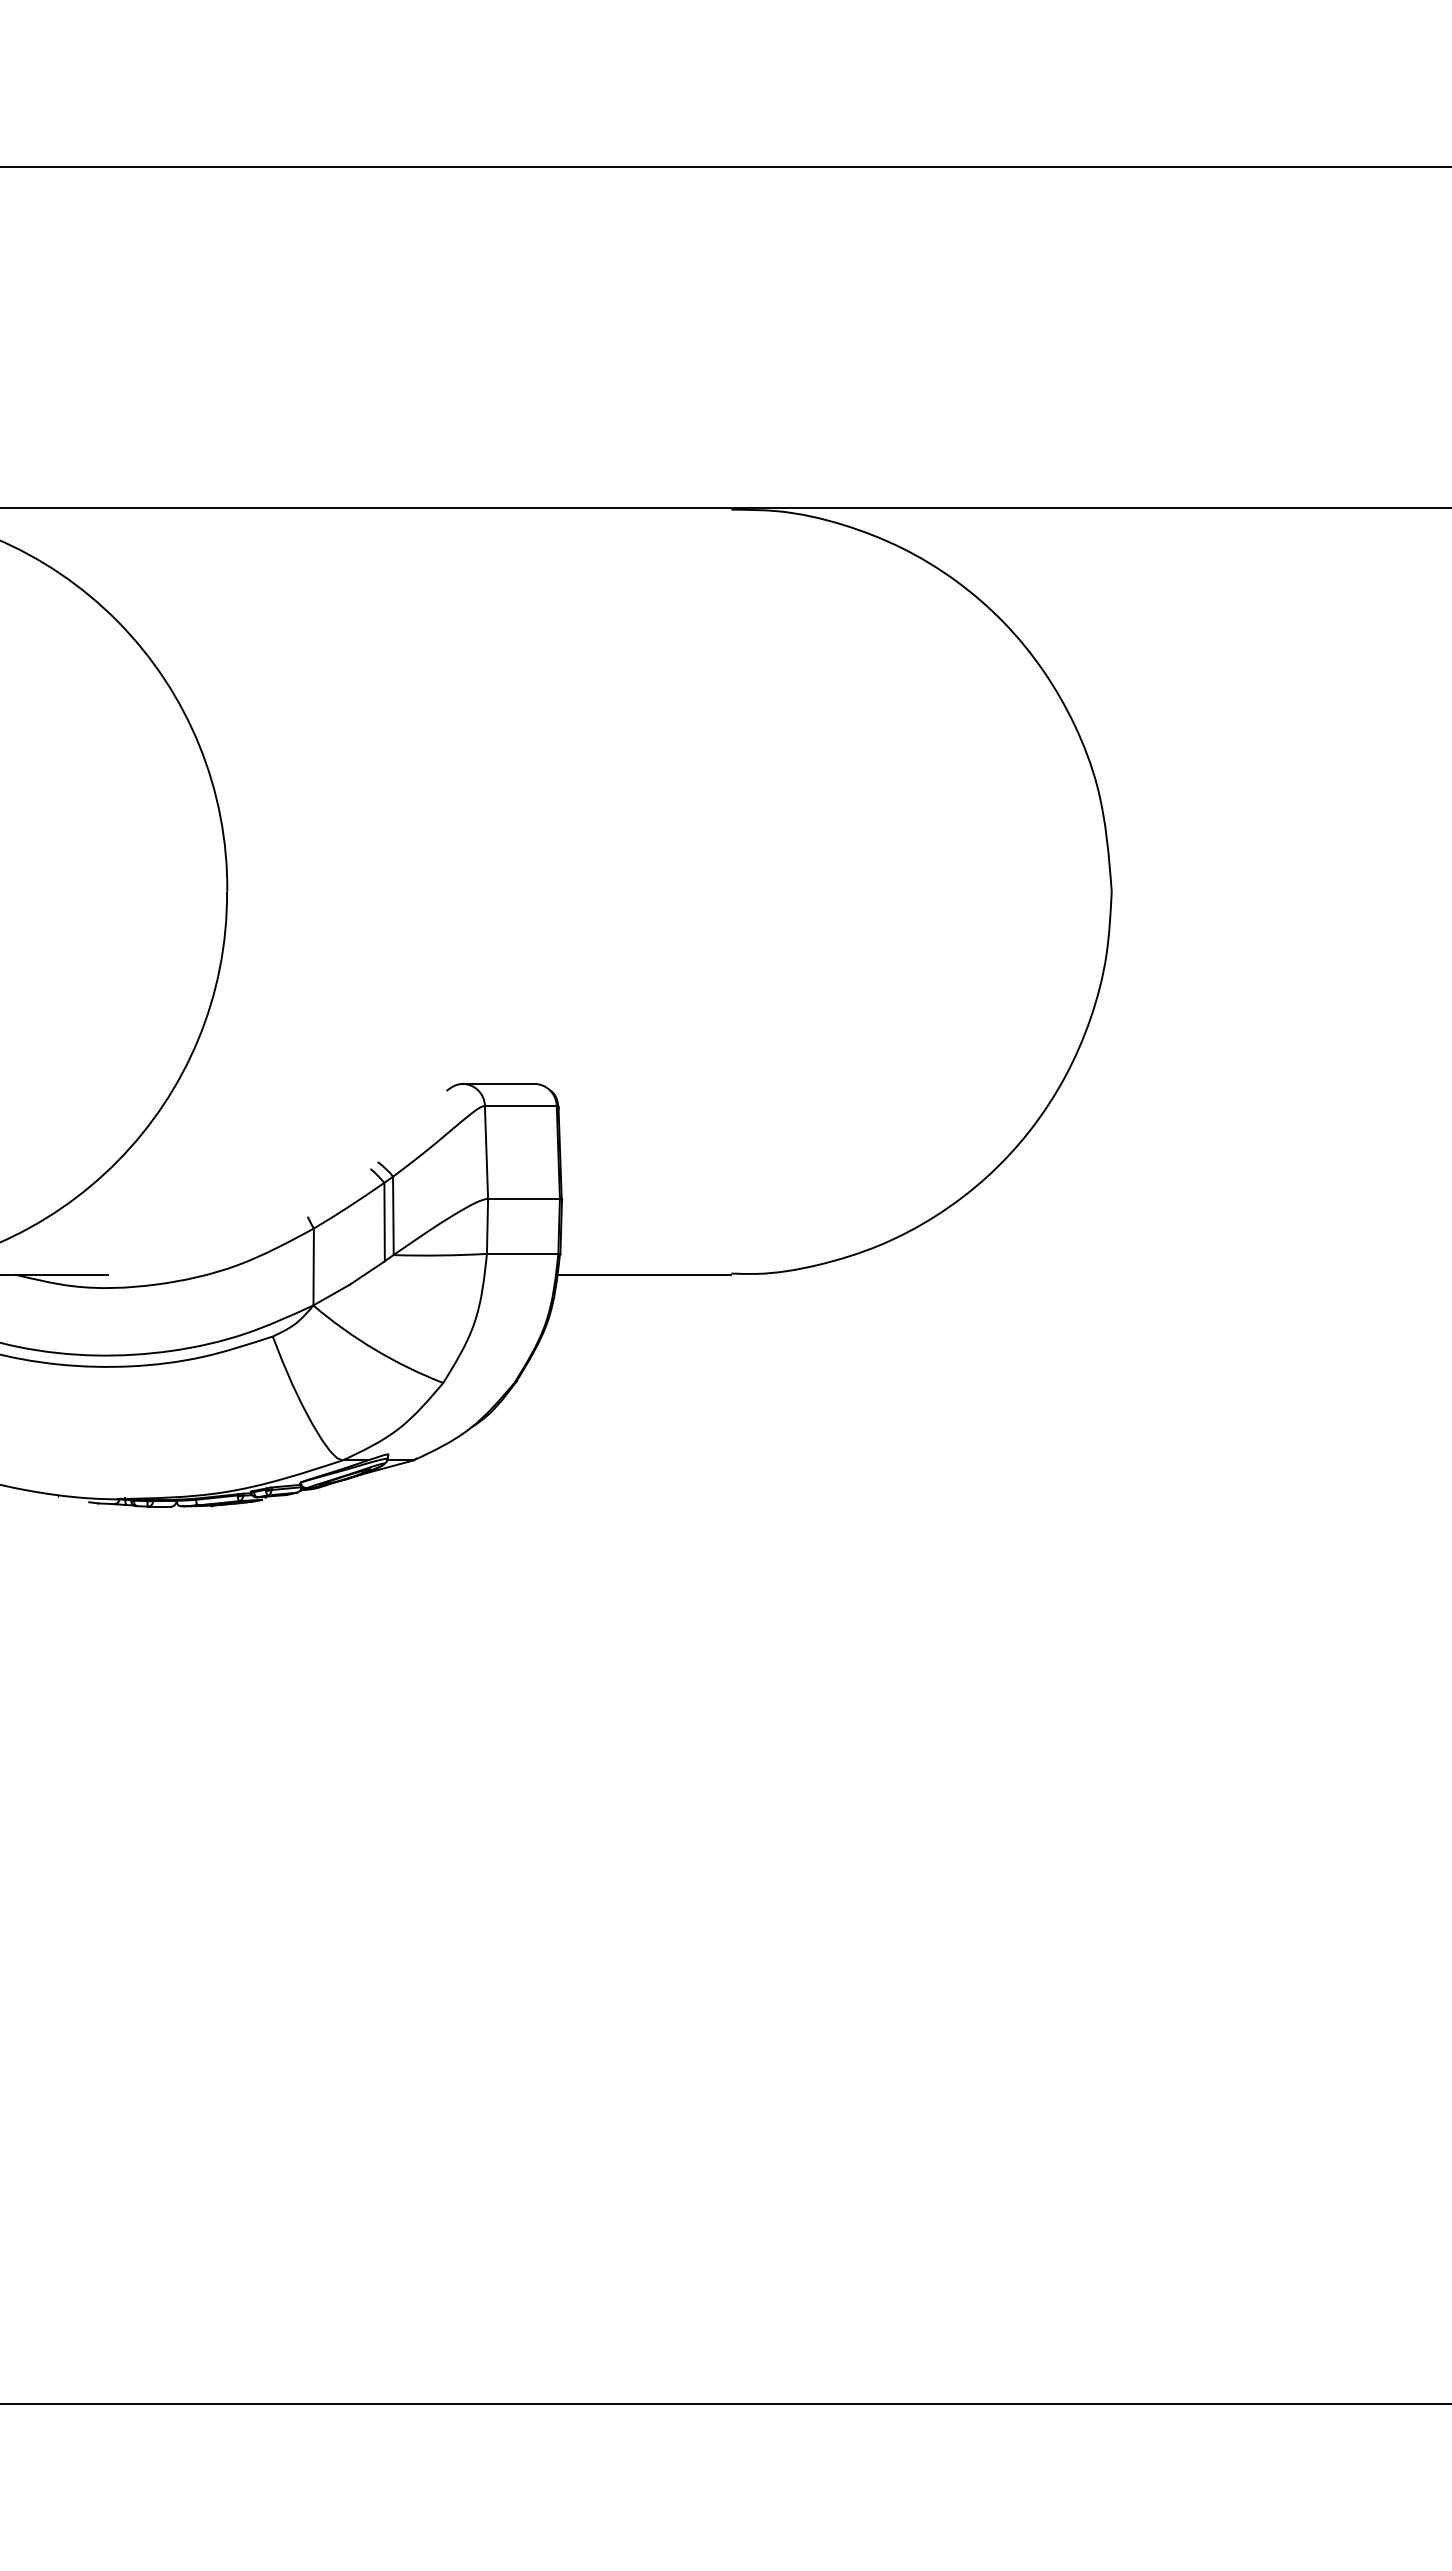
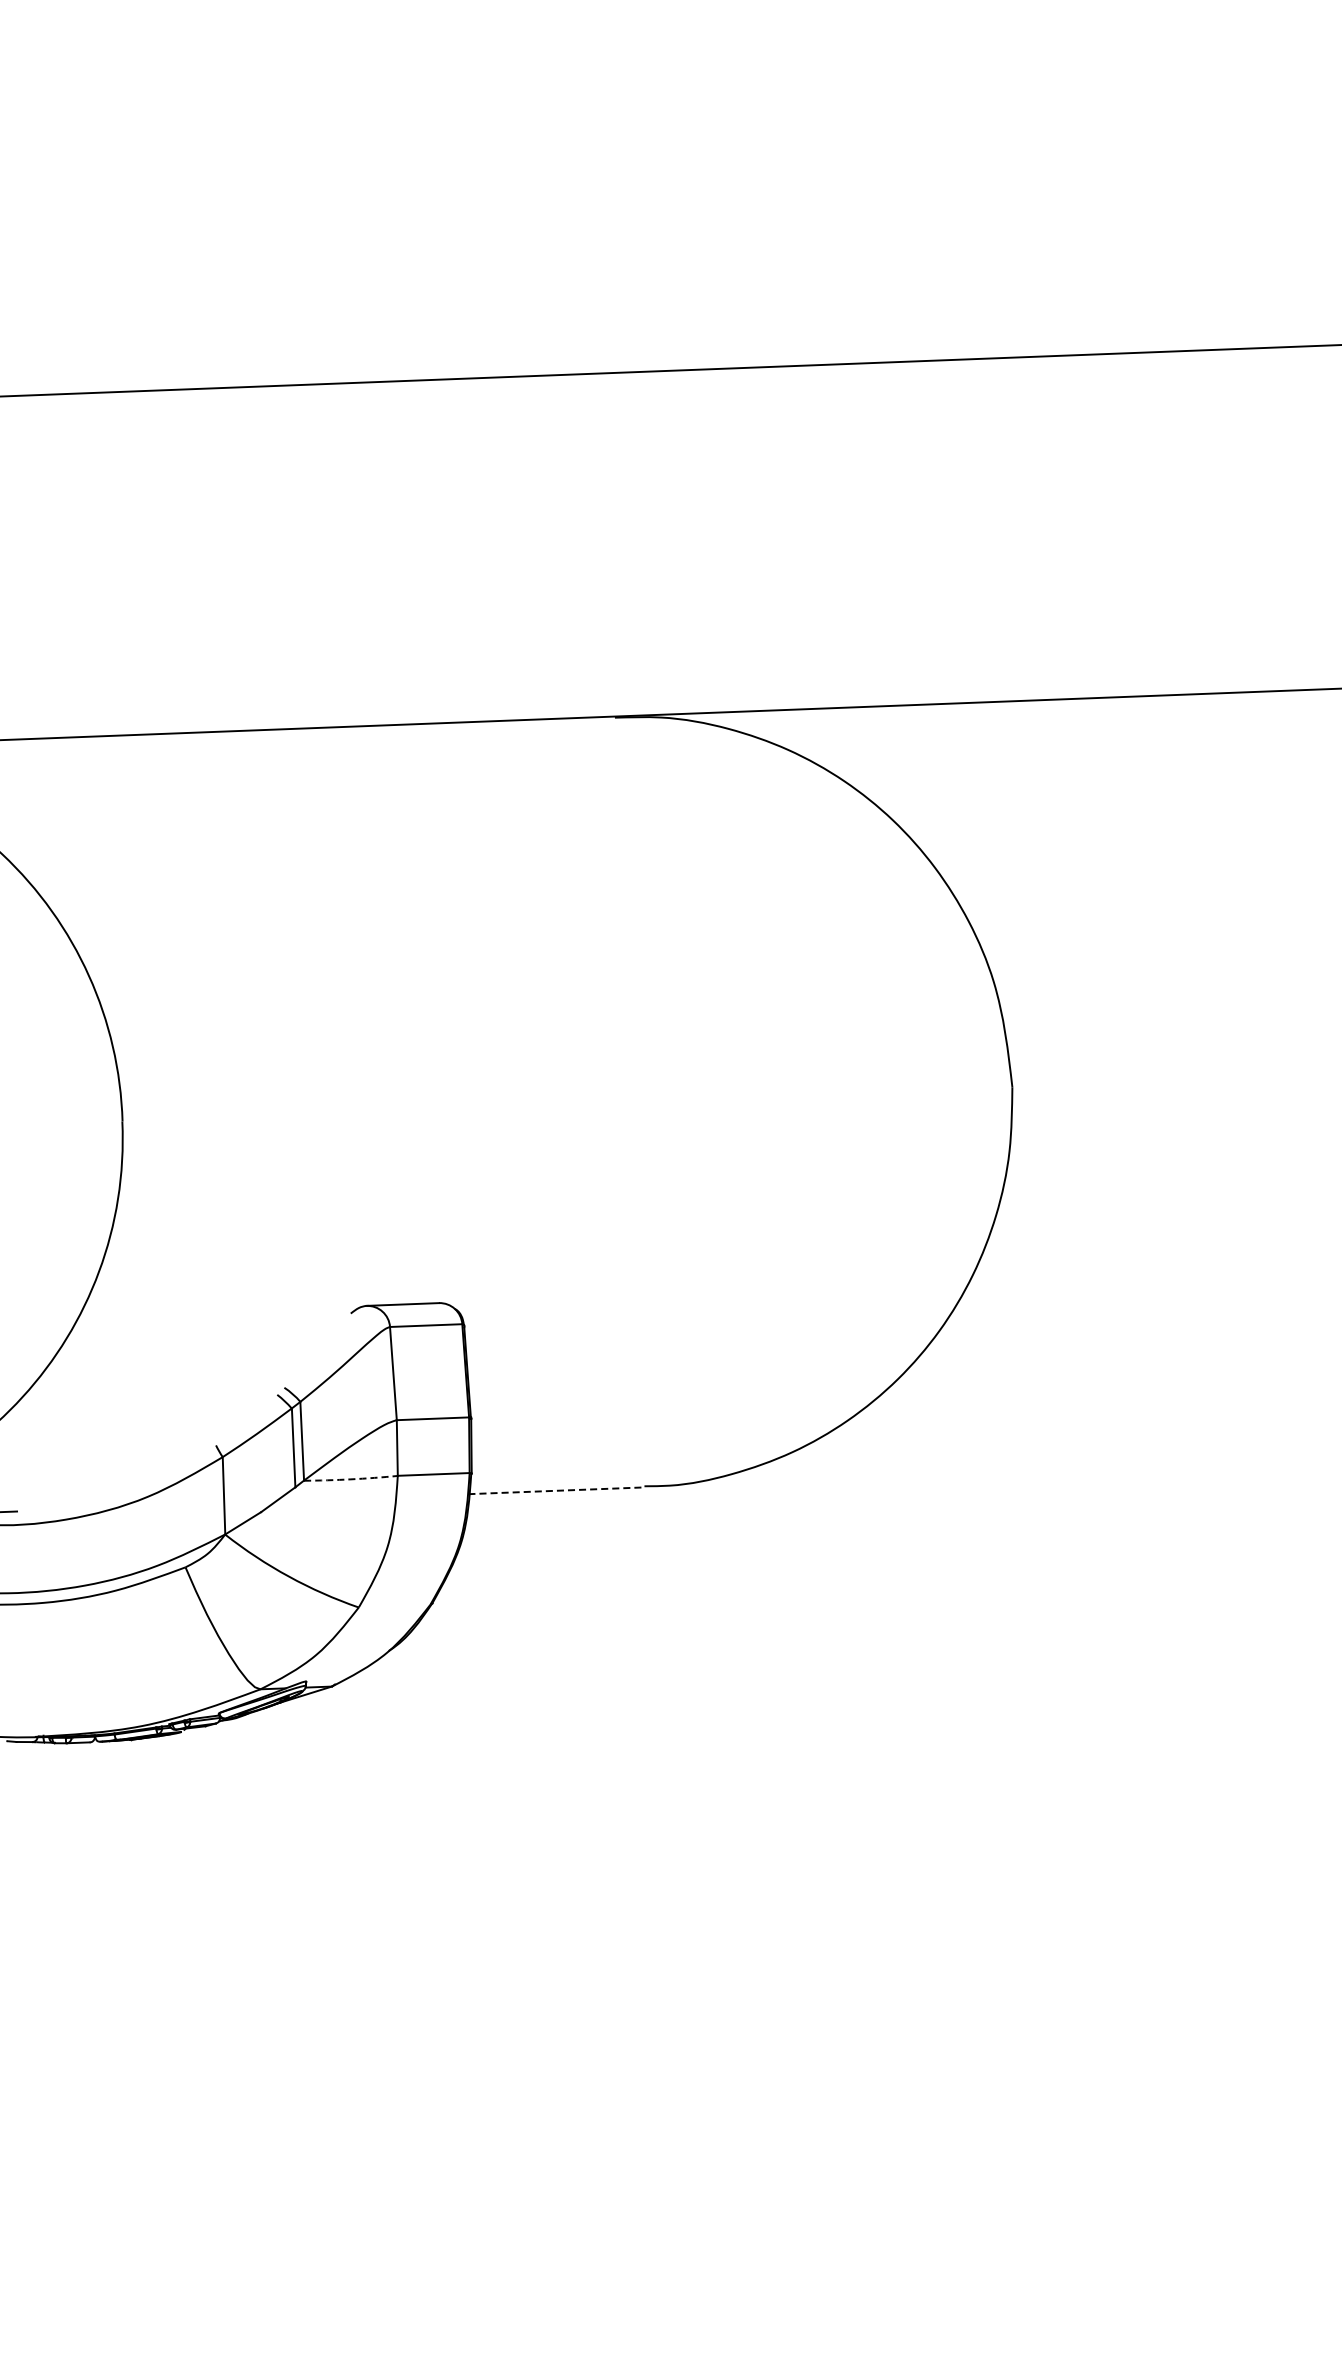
arc: (440, 1255) -> (351, 1479), solid -> dashed
line: (643, 1274) -> (556, 1490), solid -> dashed

